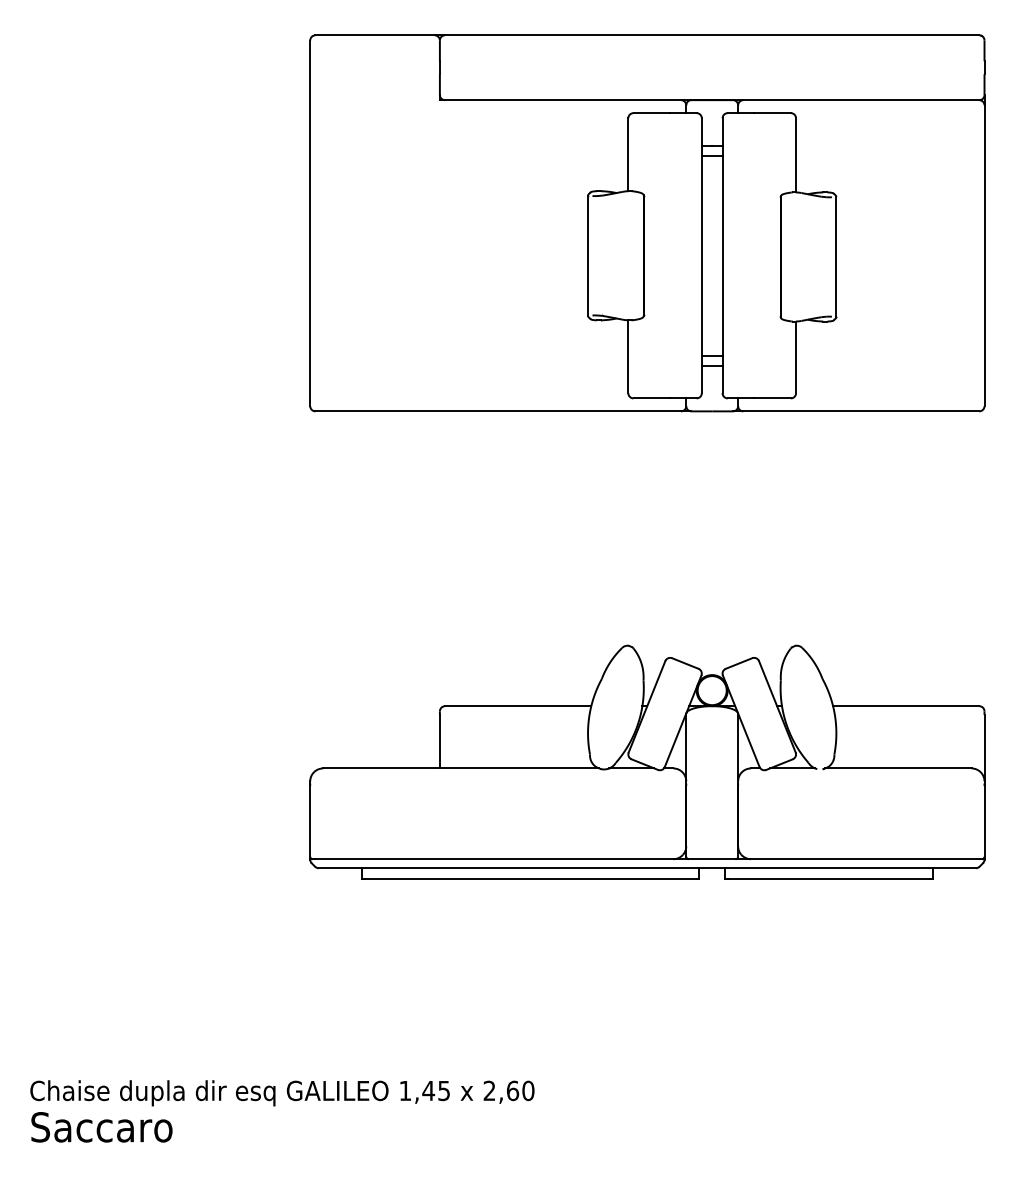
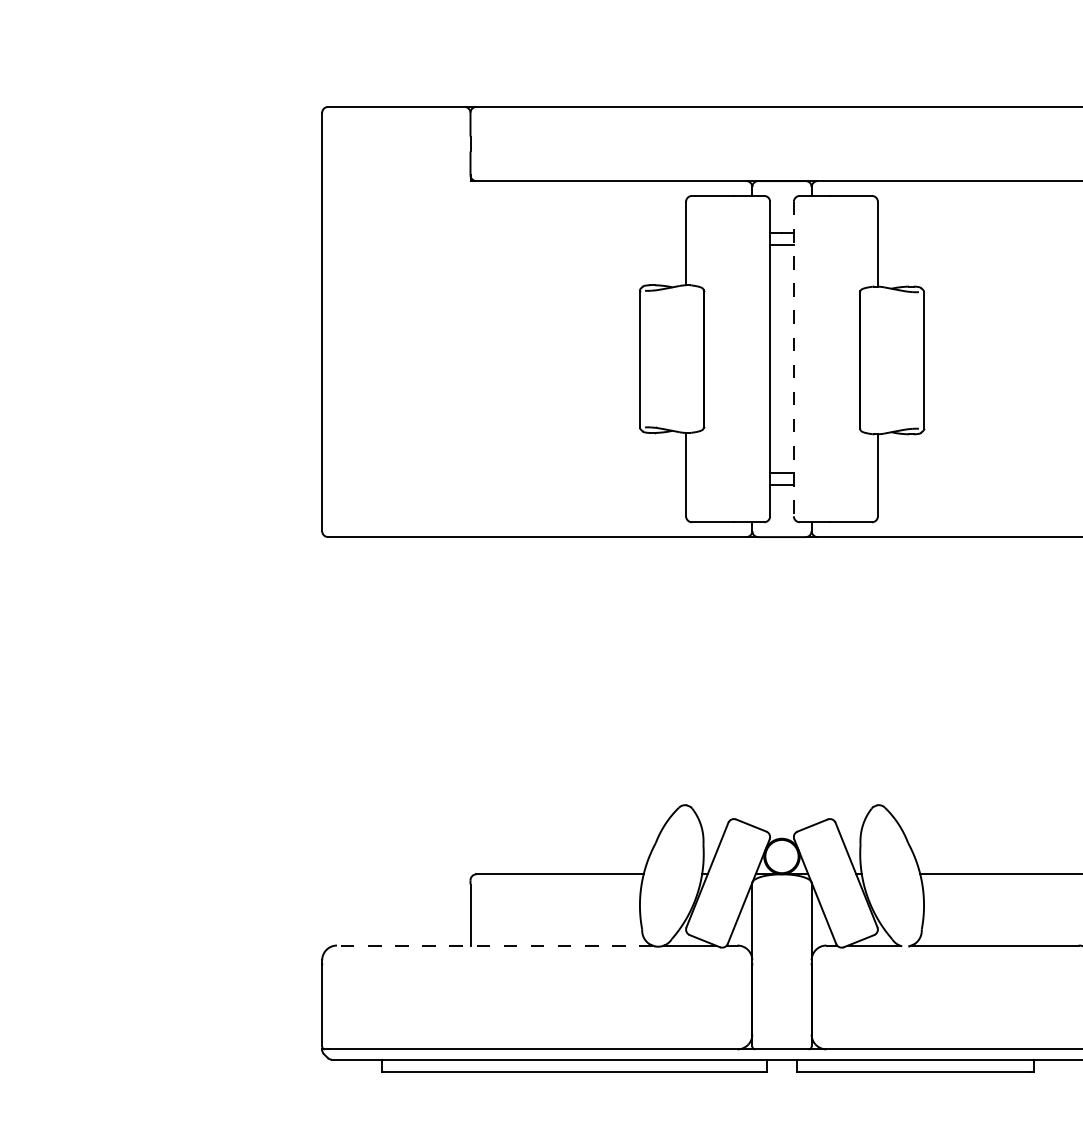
line: (722, 256) -> (793, 359), solid -> dashed
line: (460, 768) -> (494, 945), solid -> dashed

